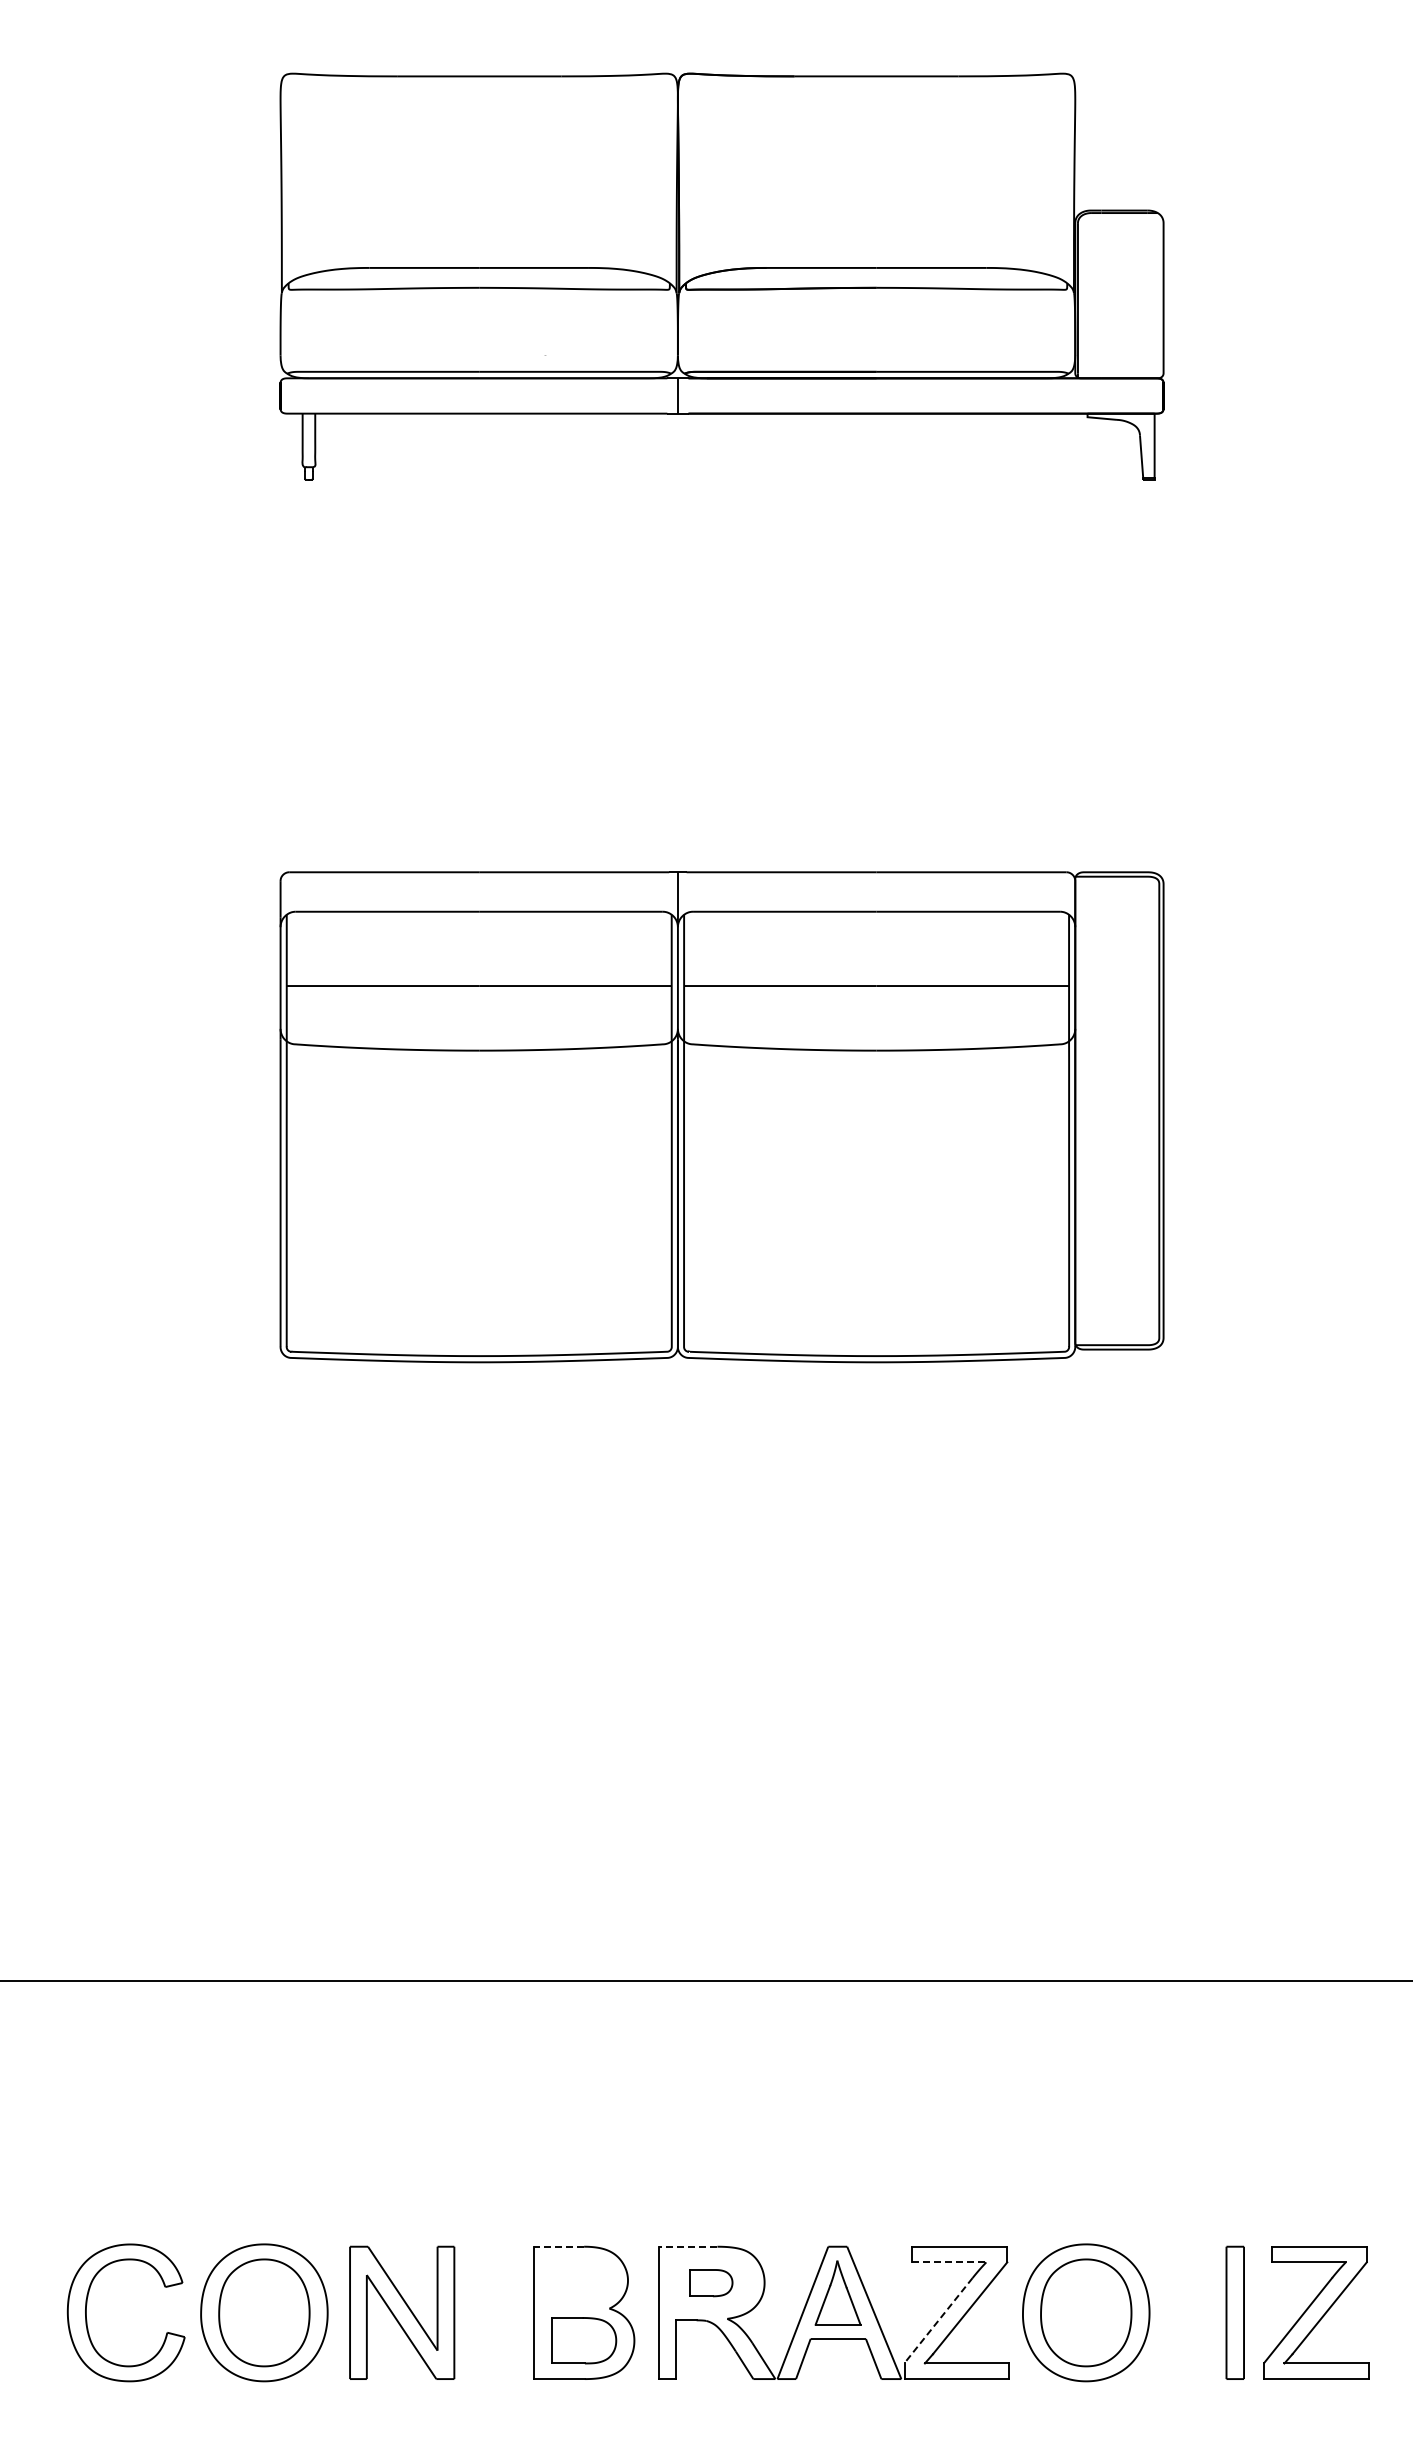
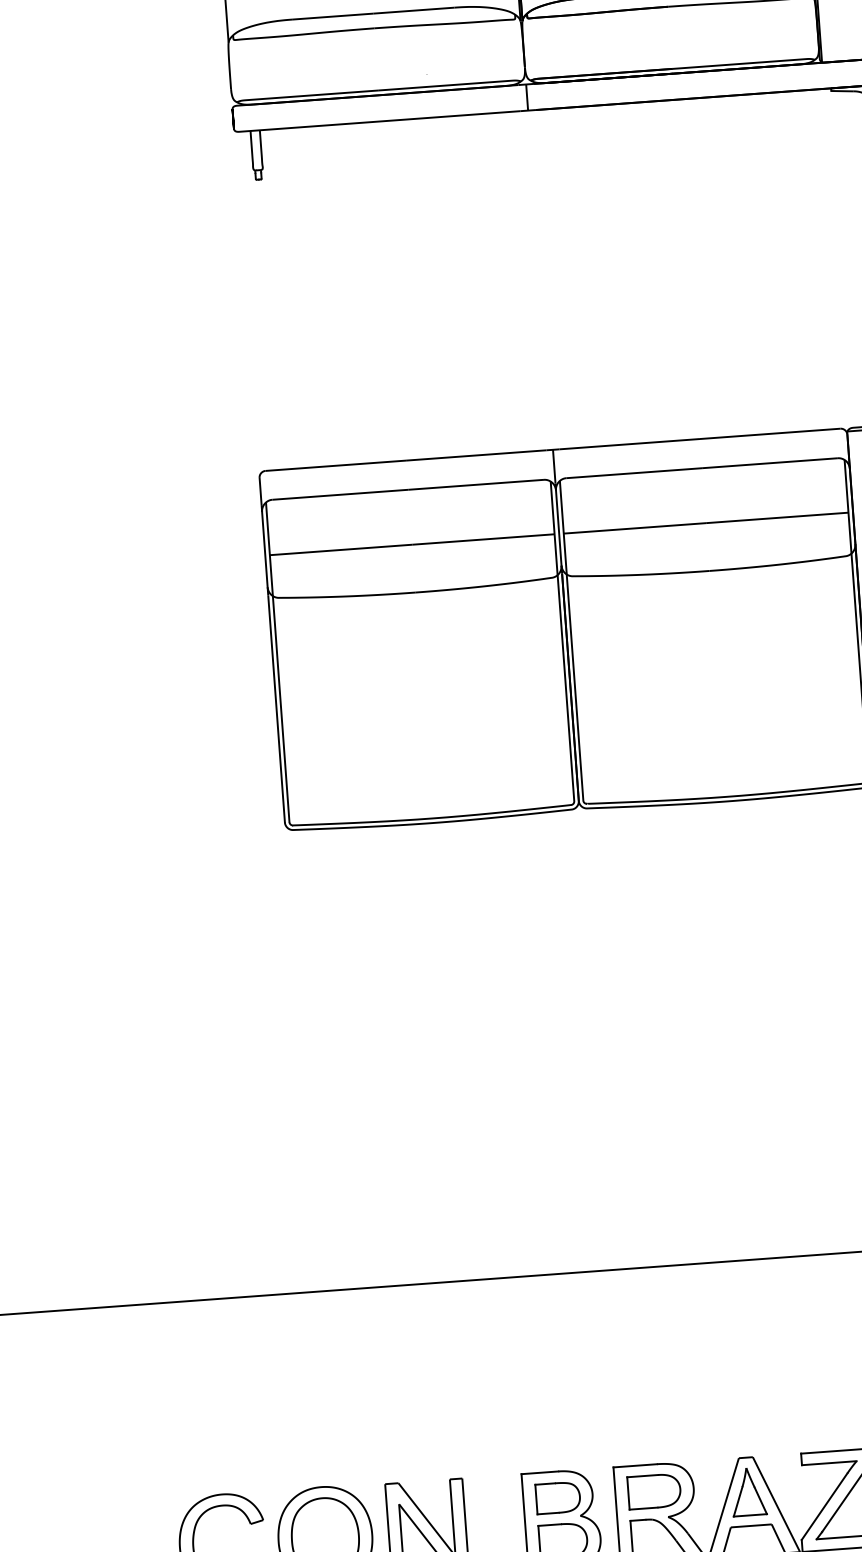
line: (559, 2246) -> (540, 1472), dashed -> solid
line: (687, 2246) -> (634, 1465), dashed -> solid
line: (949, 2262) -> (829, 1463), dashed -> solid
part: (581, 2282) -> (558, 1498), added
part: (711, 2282) -> (654, 1491), size x1.67
line: (938, 2320) -> (824, 1506), dashed -> solid

